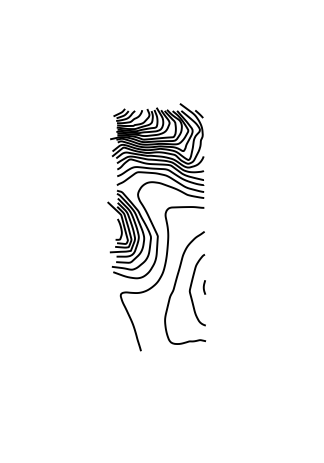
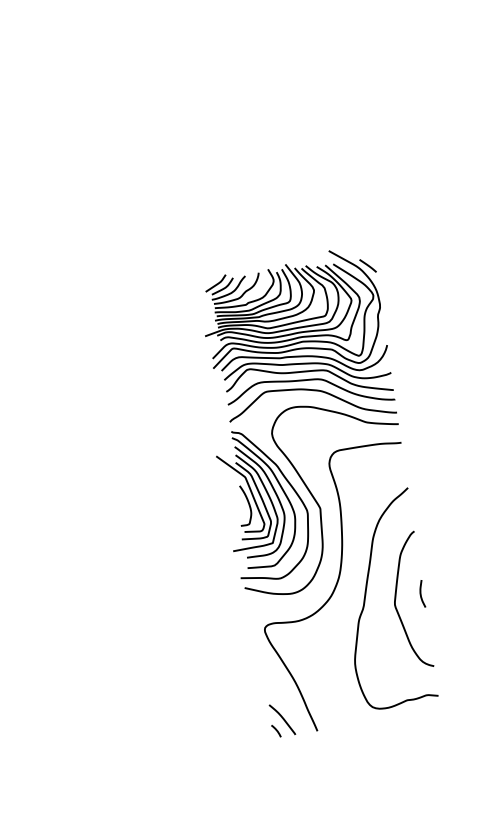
part: (123, 342) -> (281, 719), added

